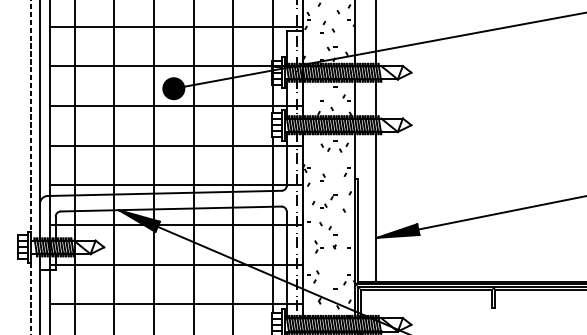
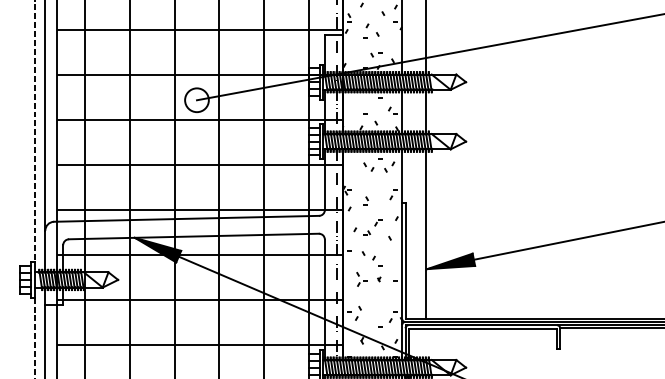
fill: (173, 88) -> (196, 100), removed

